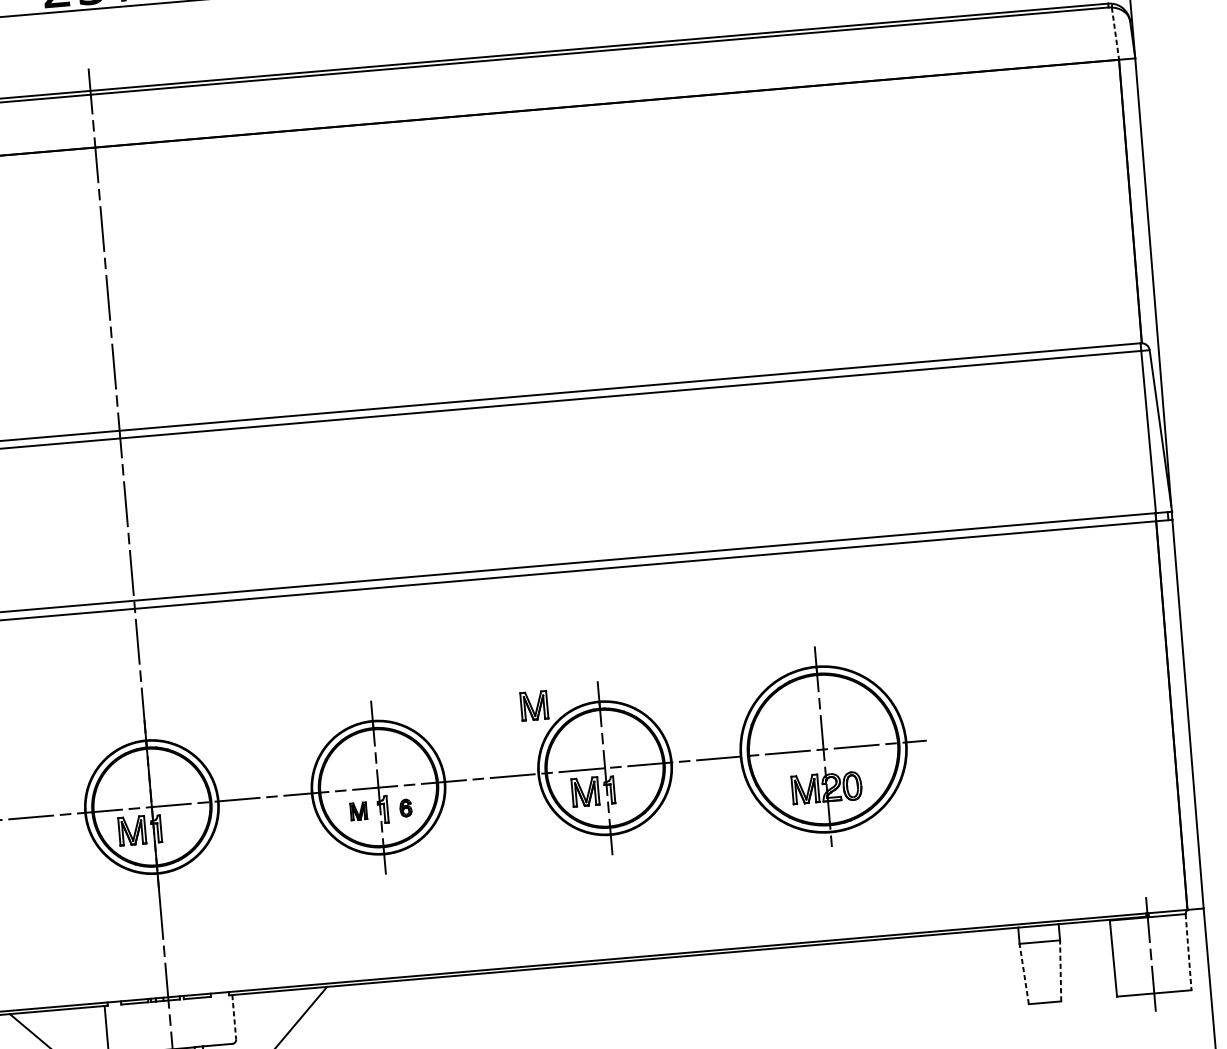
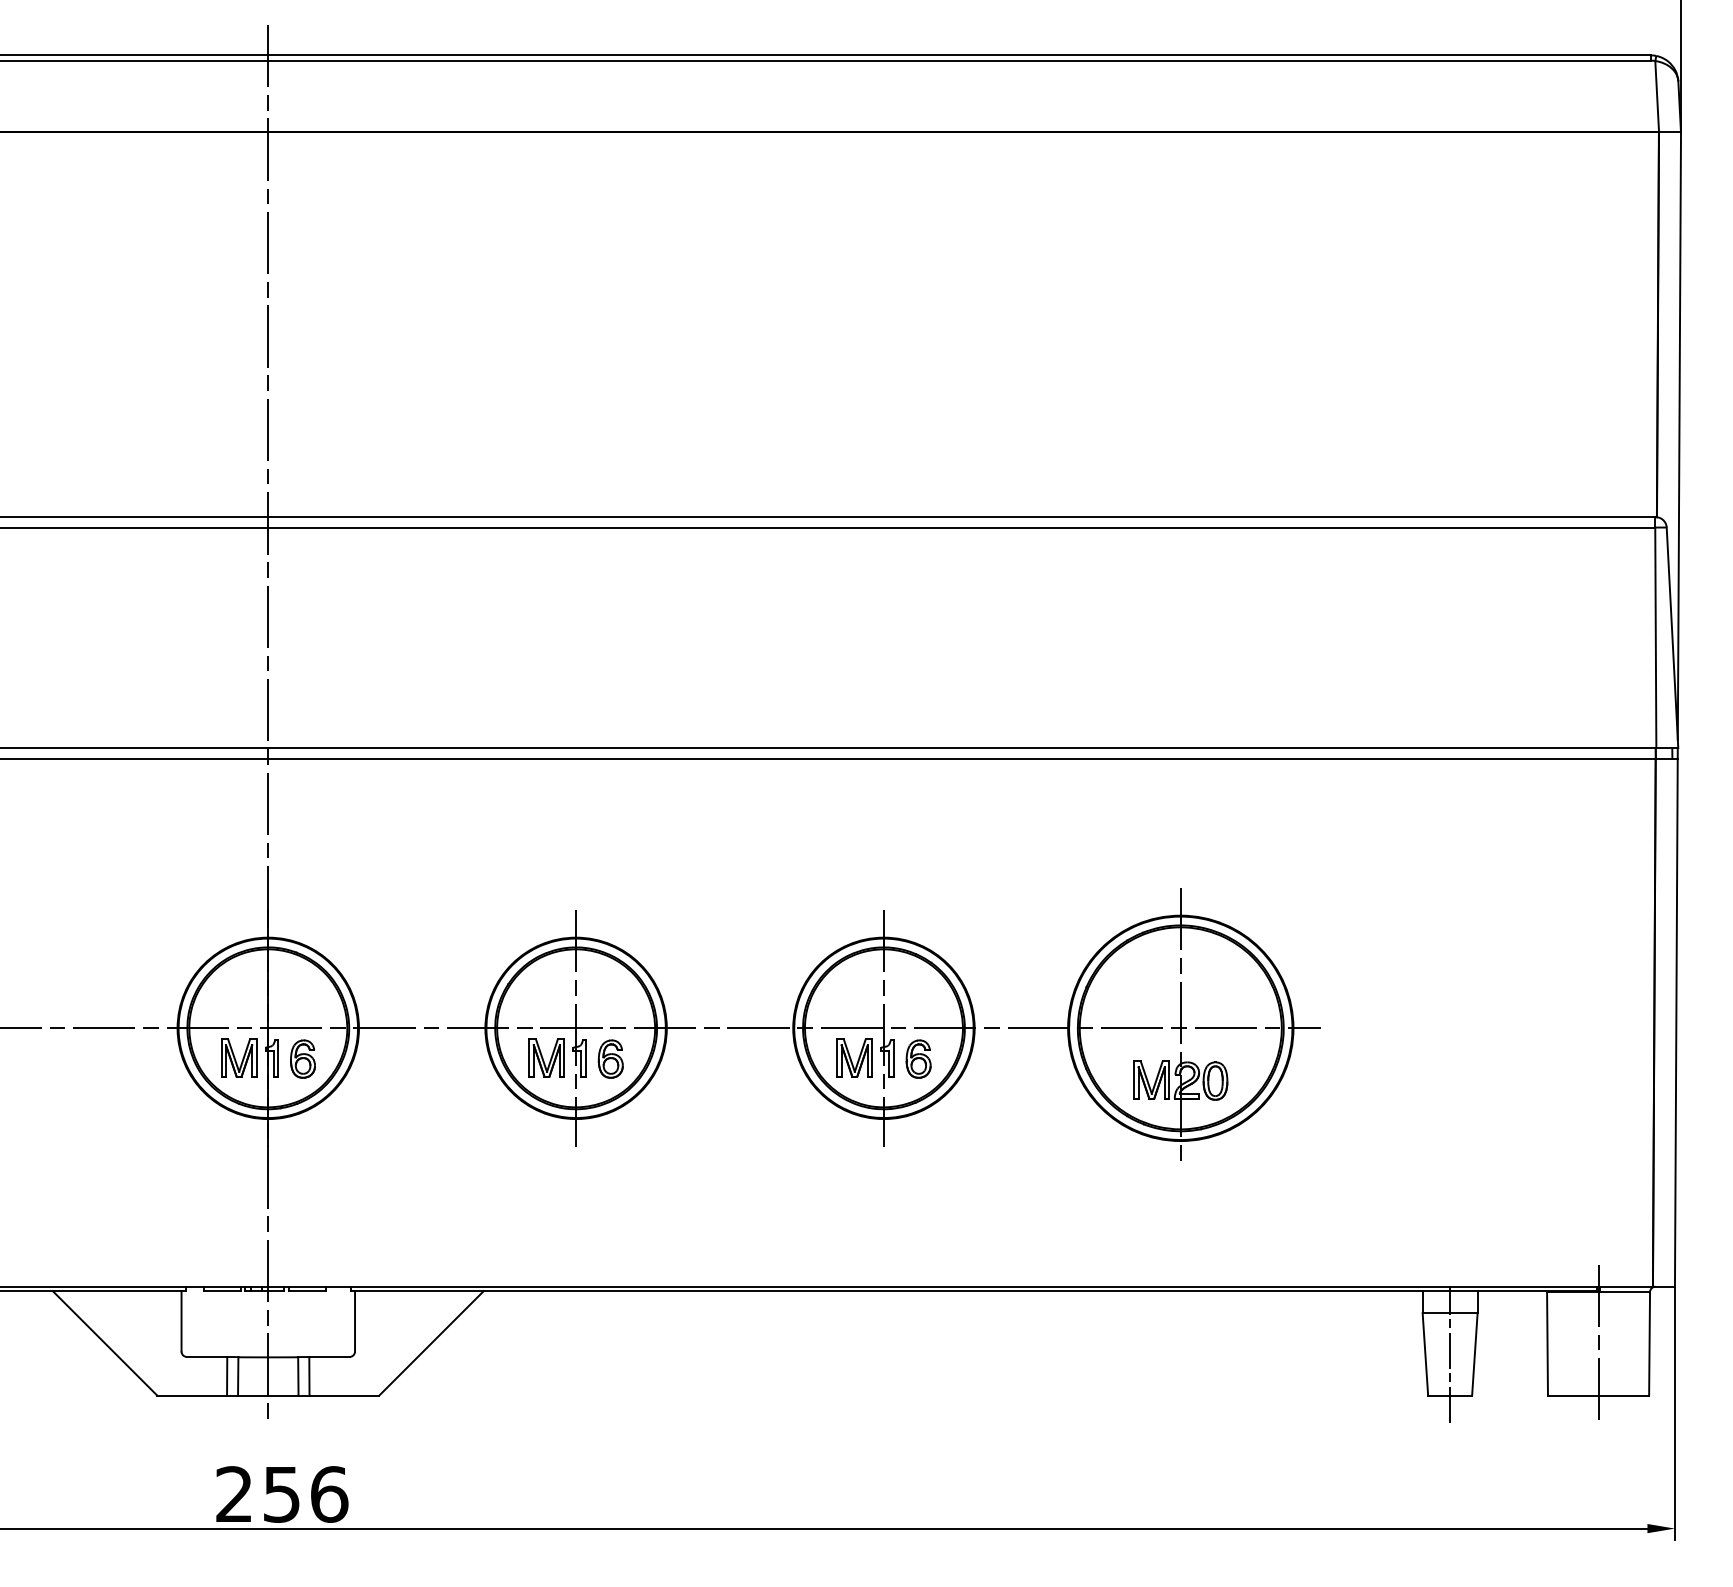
line: (1115, 33) -> (1657, 96), dashed -> solid
part: (534, 705) -> (795, 935), removed
part: (632, 788) -> (918, 1058), added
part: (405, 807) -> (610, 1058), size x1.67
part: (358, 810) -> (546, 1057), size x1.67
part: (179, 827) -> (302, 1058), added
line: (1188, 951) -> (1649, 1343), dashed -> solid
line: (1060, 970) -> (1474, 1353), dashed -> solid
line: (1042, 972) -> (1450, 1354), added
line: (1024, 973) -> (1425, 1353), dashed -> solid
line: (234, 1017) -> (355, 1321), dashed -> solid

